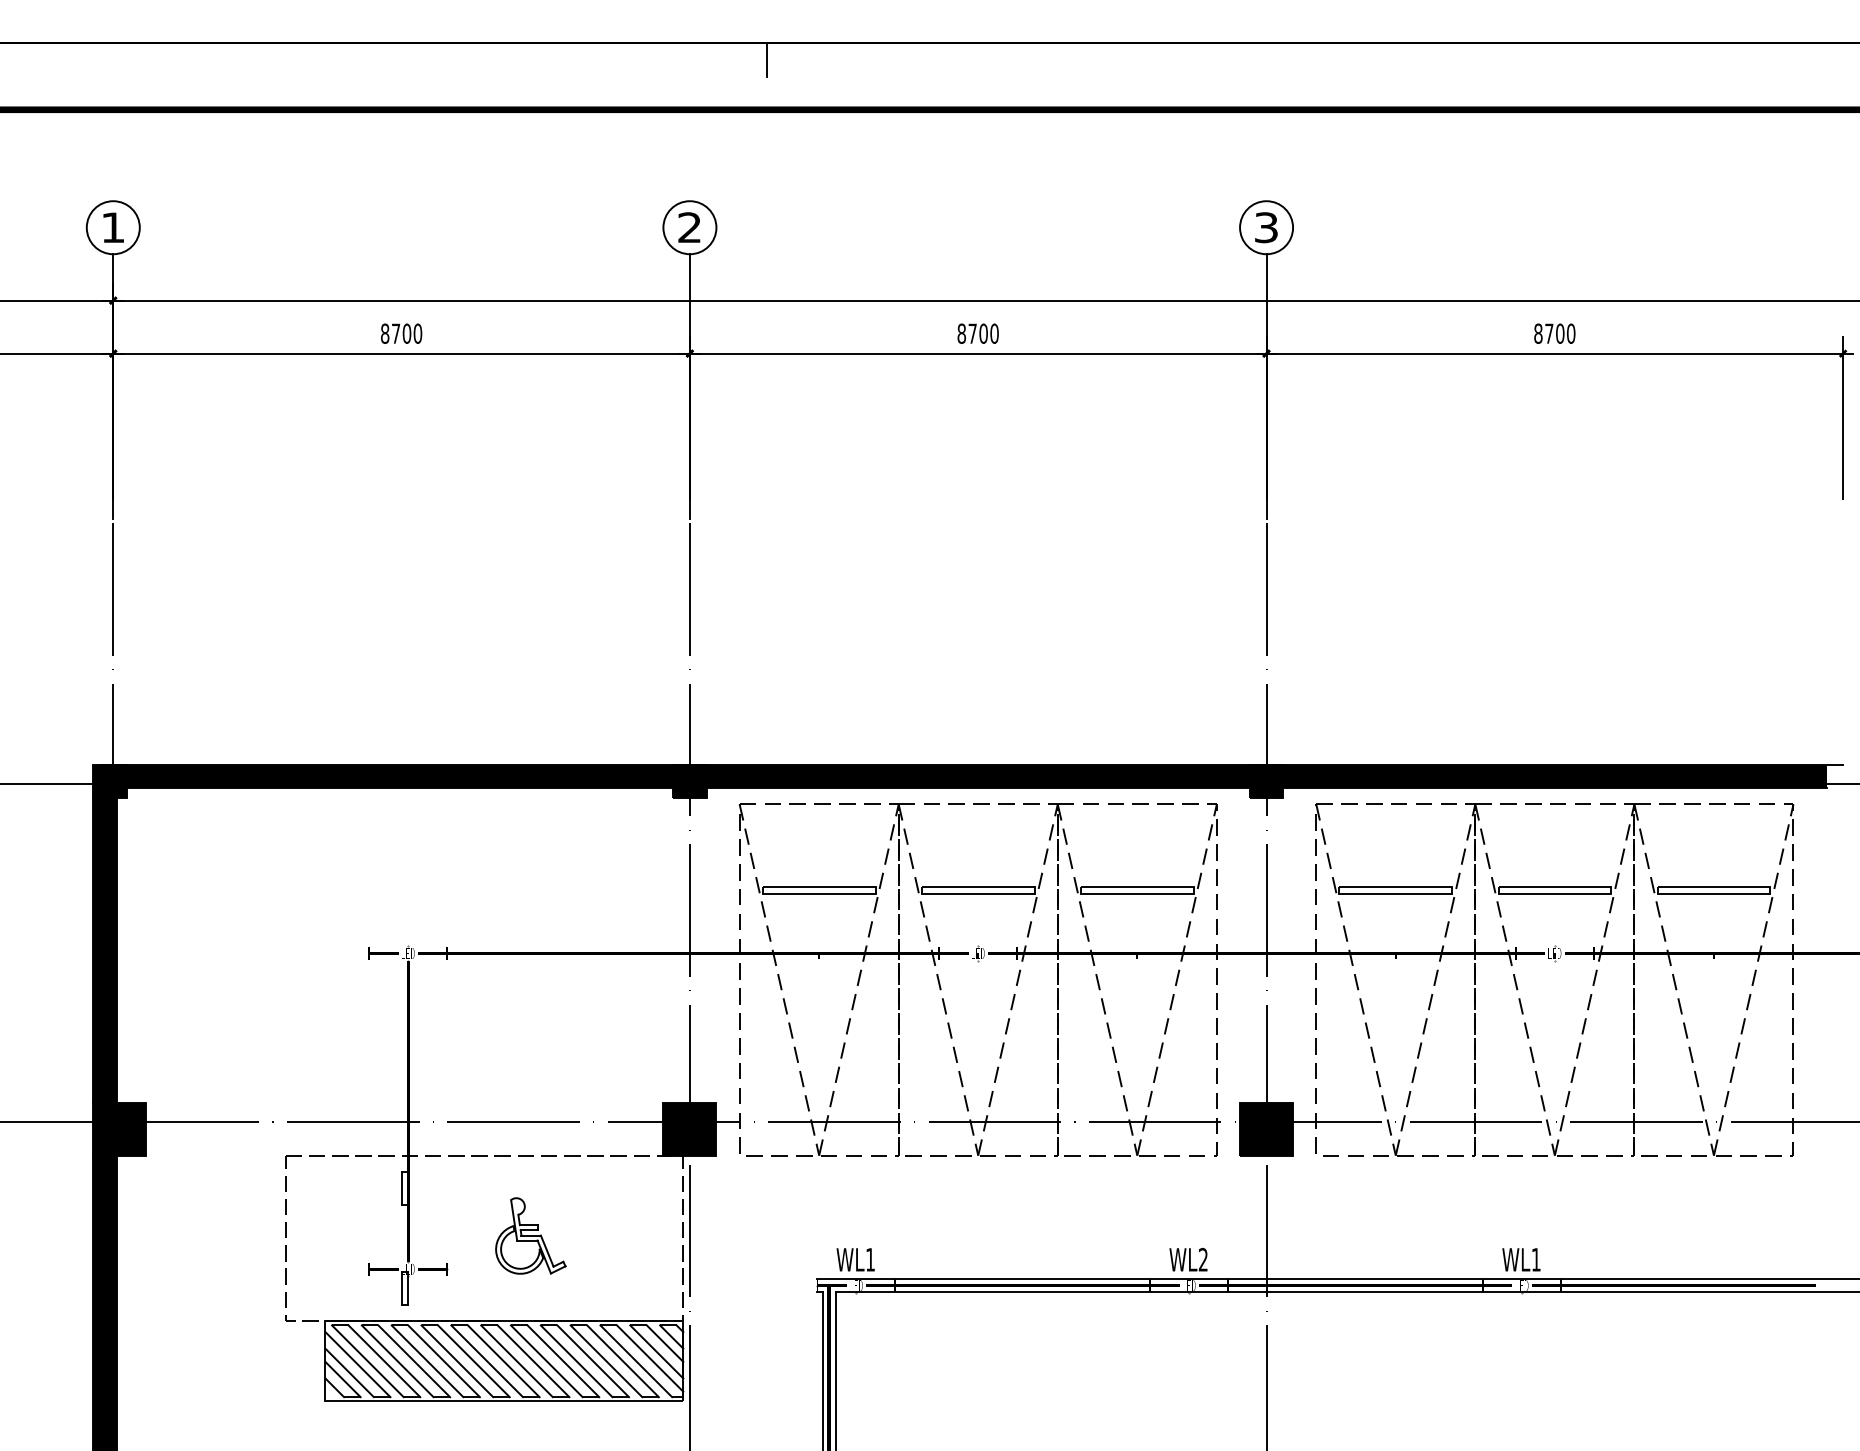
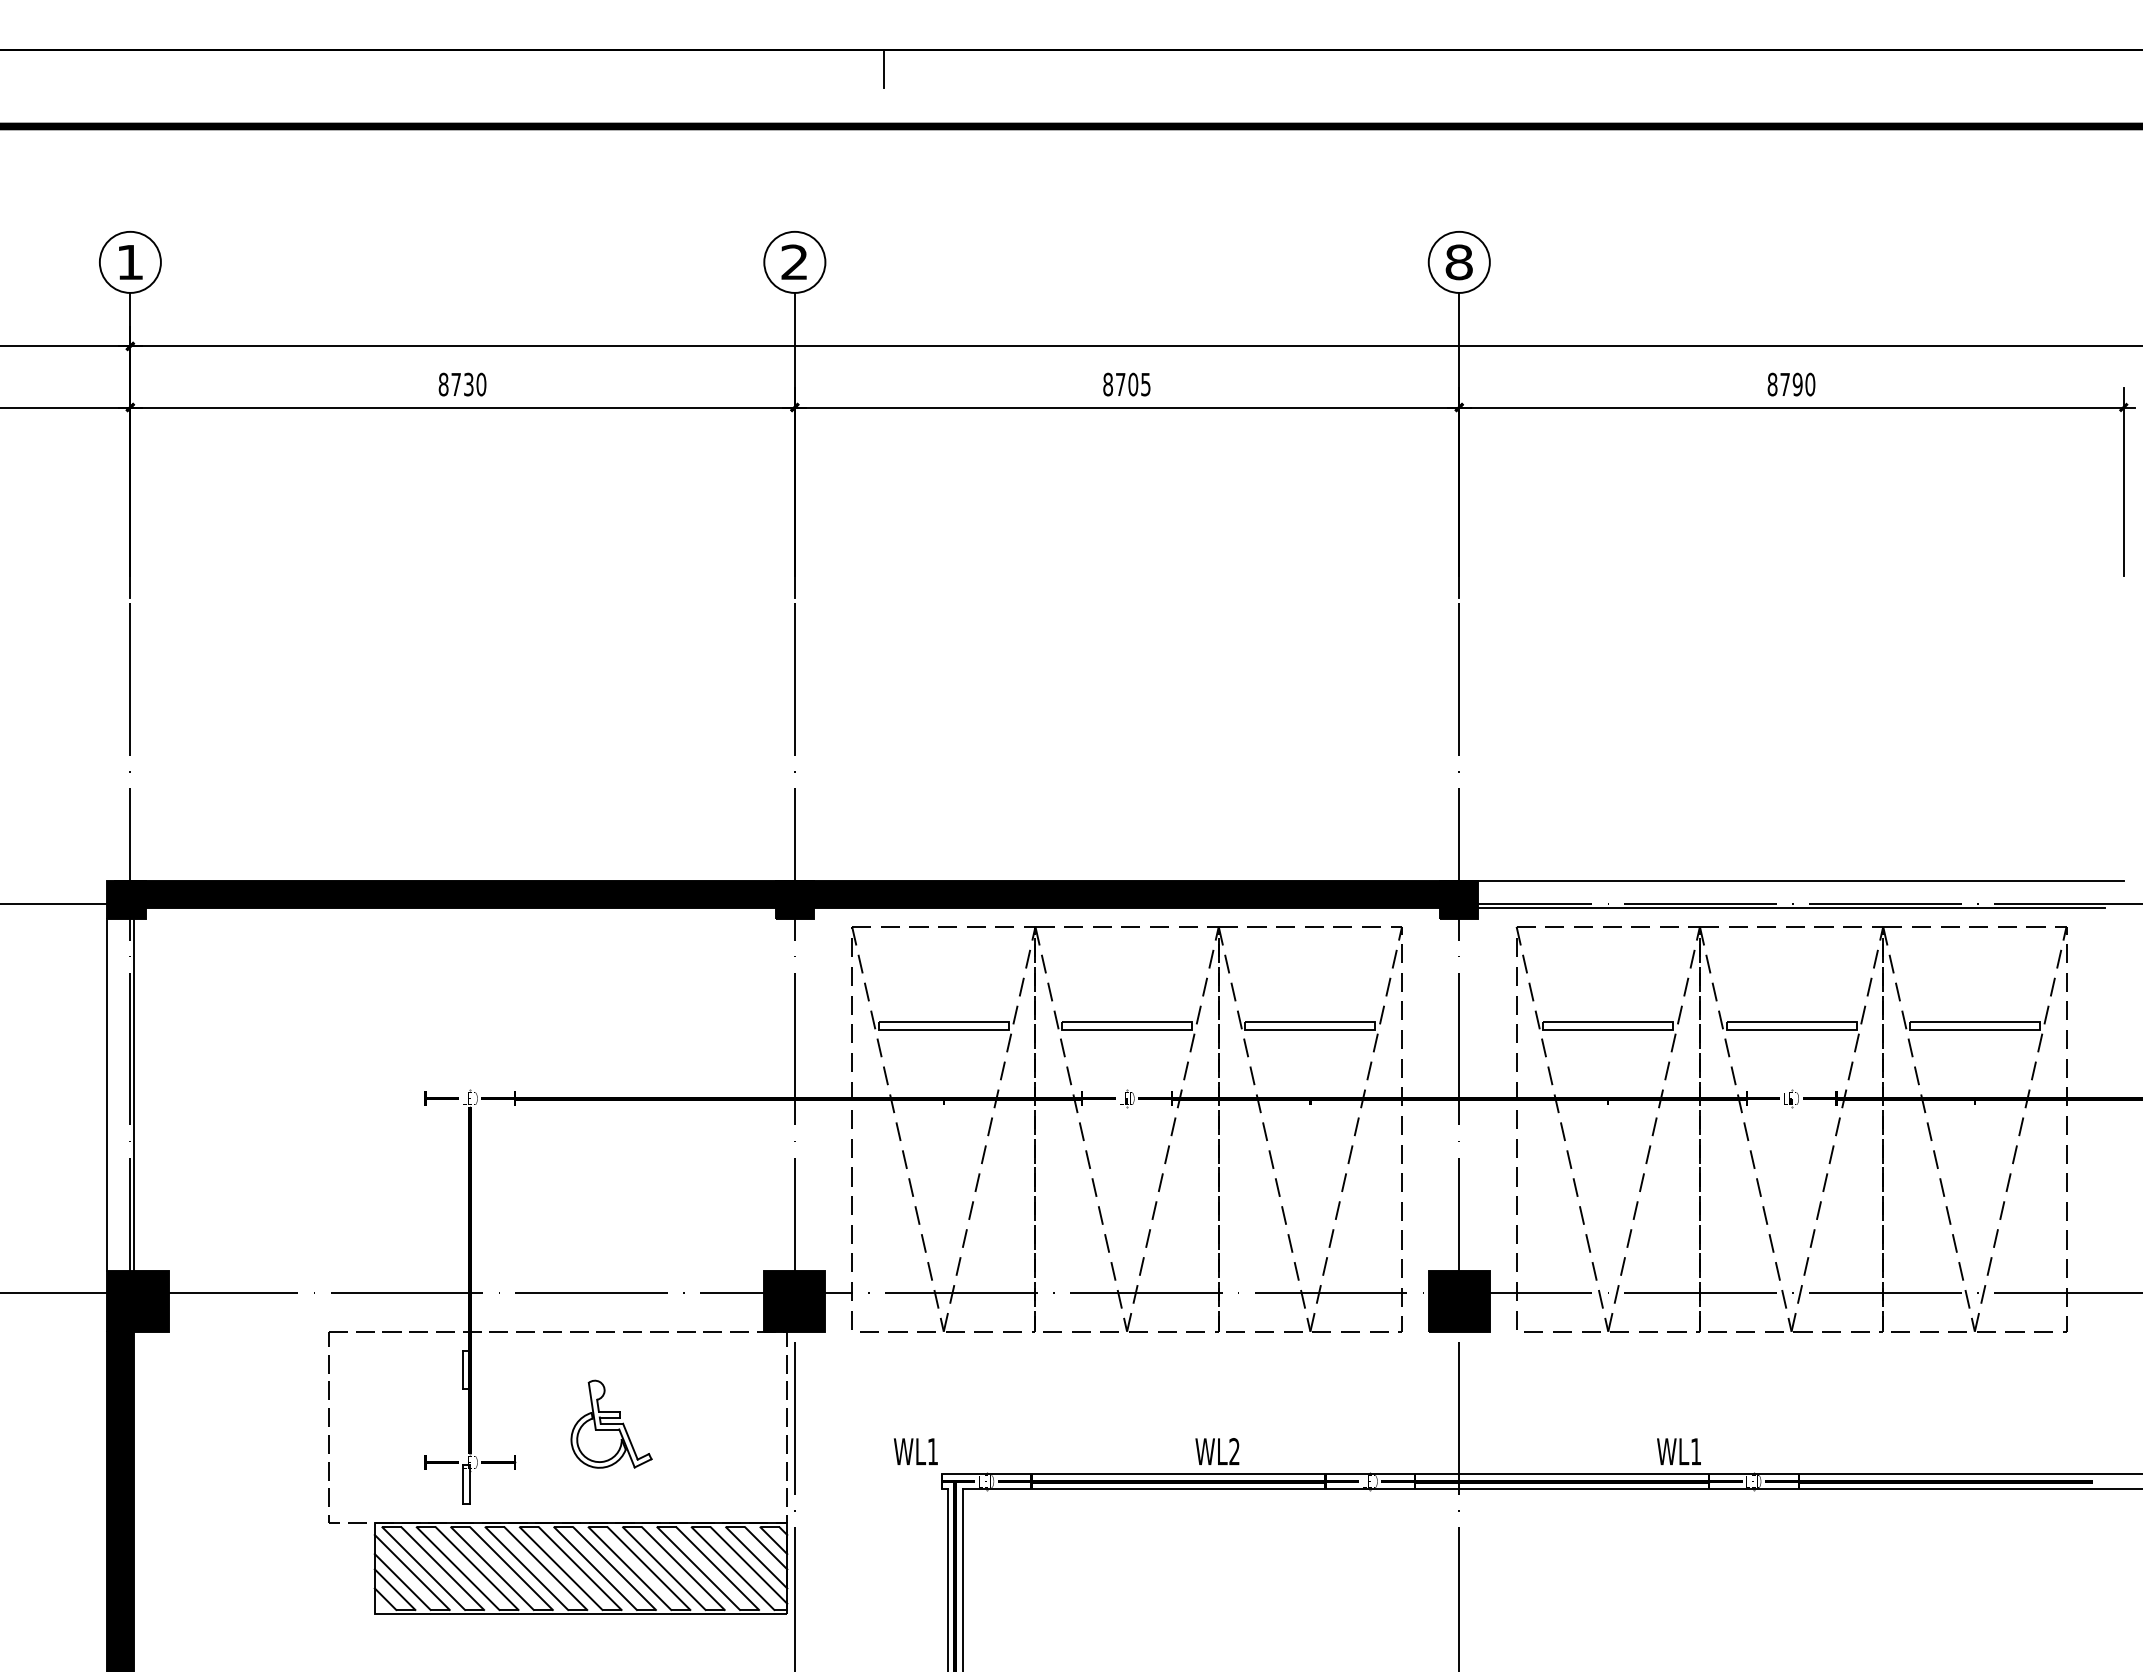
text: (1265, 227) -> (1458, 262), 3 -> 8
text: (406, 333) -> (468, 384), 8700 -> 8730
text: (994, 333) -> (1145, 384), 8700 -> 8705
text: (1560, 333) -> (1797, 384), 8700 -> 8790
fill: (1554, 776) -> (1791, 894), removed
fill: (104, 949) -> (120, 1094), removed
text: (855, 1259) -> (915, 1451), moved
text: (1188, 1259) -> (1217, 1451), moved
text: (1520, 1259) -> (1678, 1451), moved

